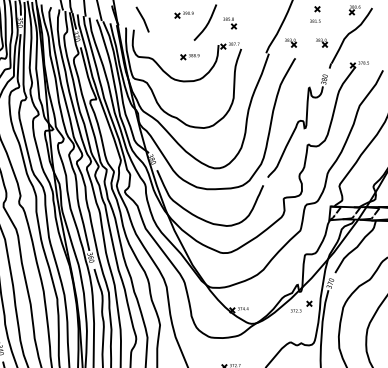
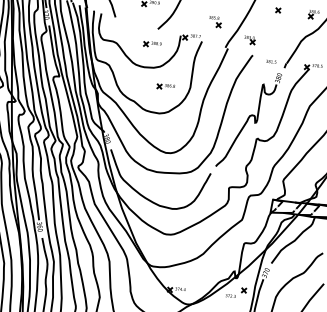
text: (315, 20) -> (271, 61), moved
part: (230, 23) -> (215, 22), moved
part: (322, 42) -> (280, 42), removed
part: (207, 99) -> (165, 86), added

